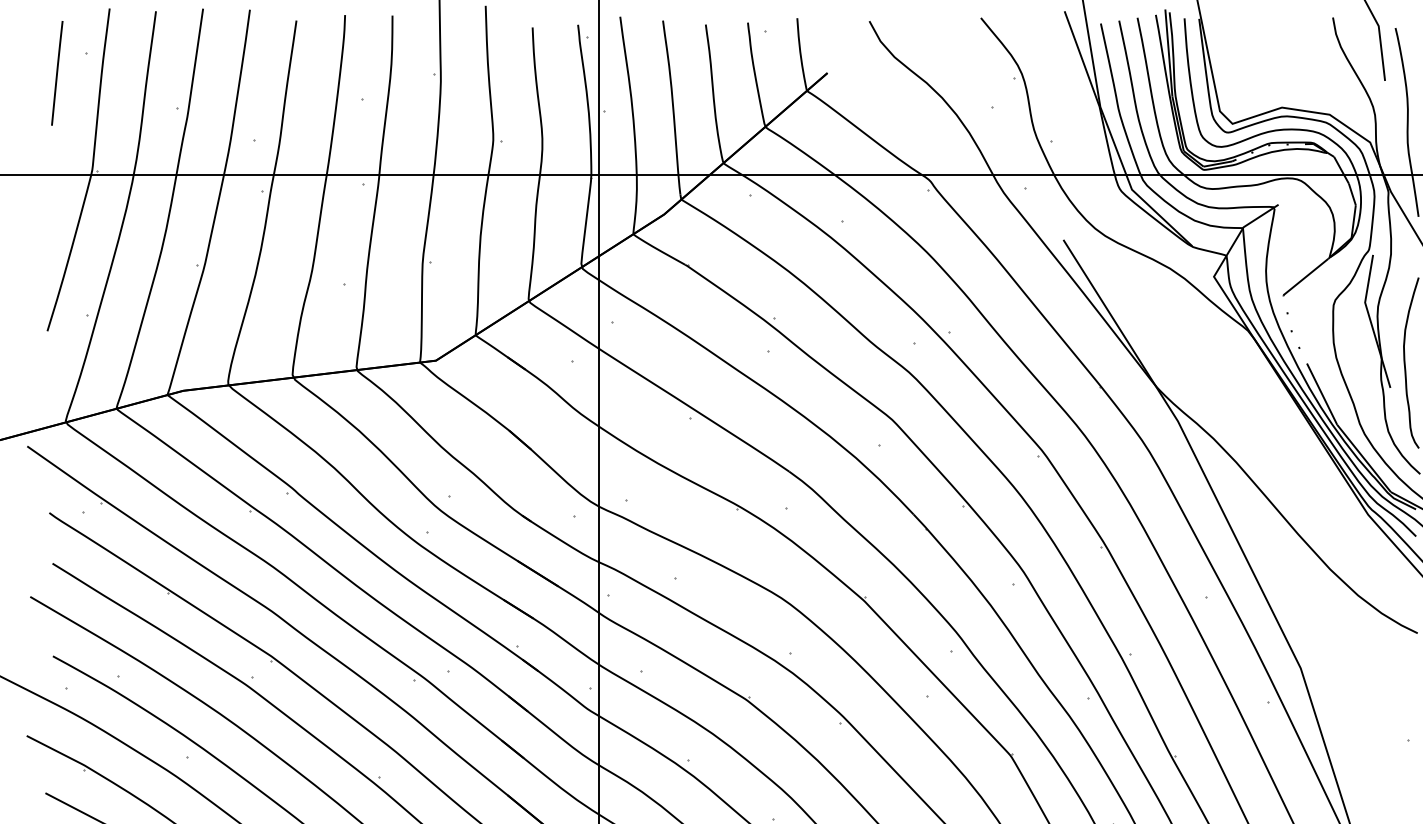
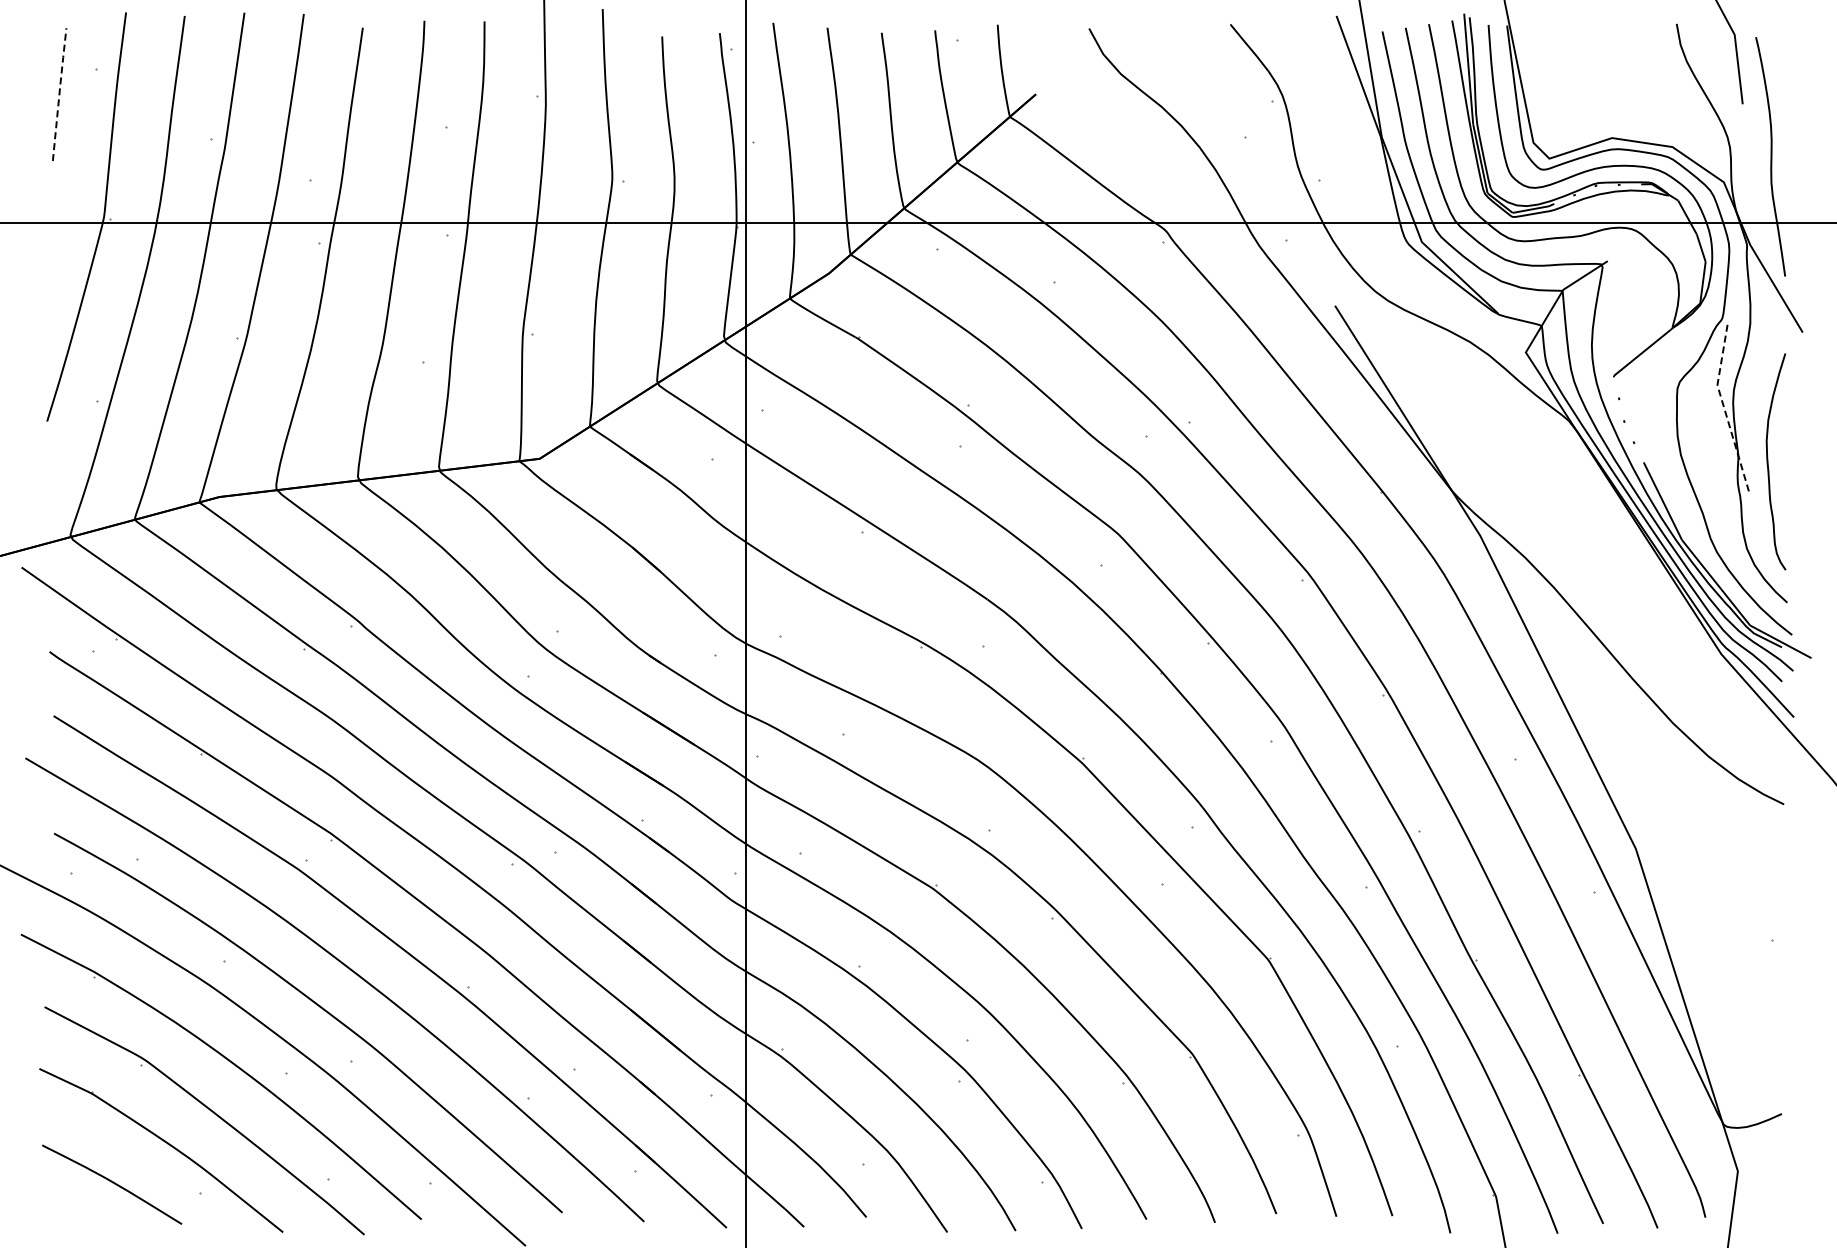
line: (57, 72) -> (59, 93), solid -> dashed
line: (1370, 321) -> (1724, 409), solid -> dashed

